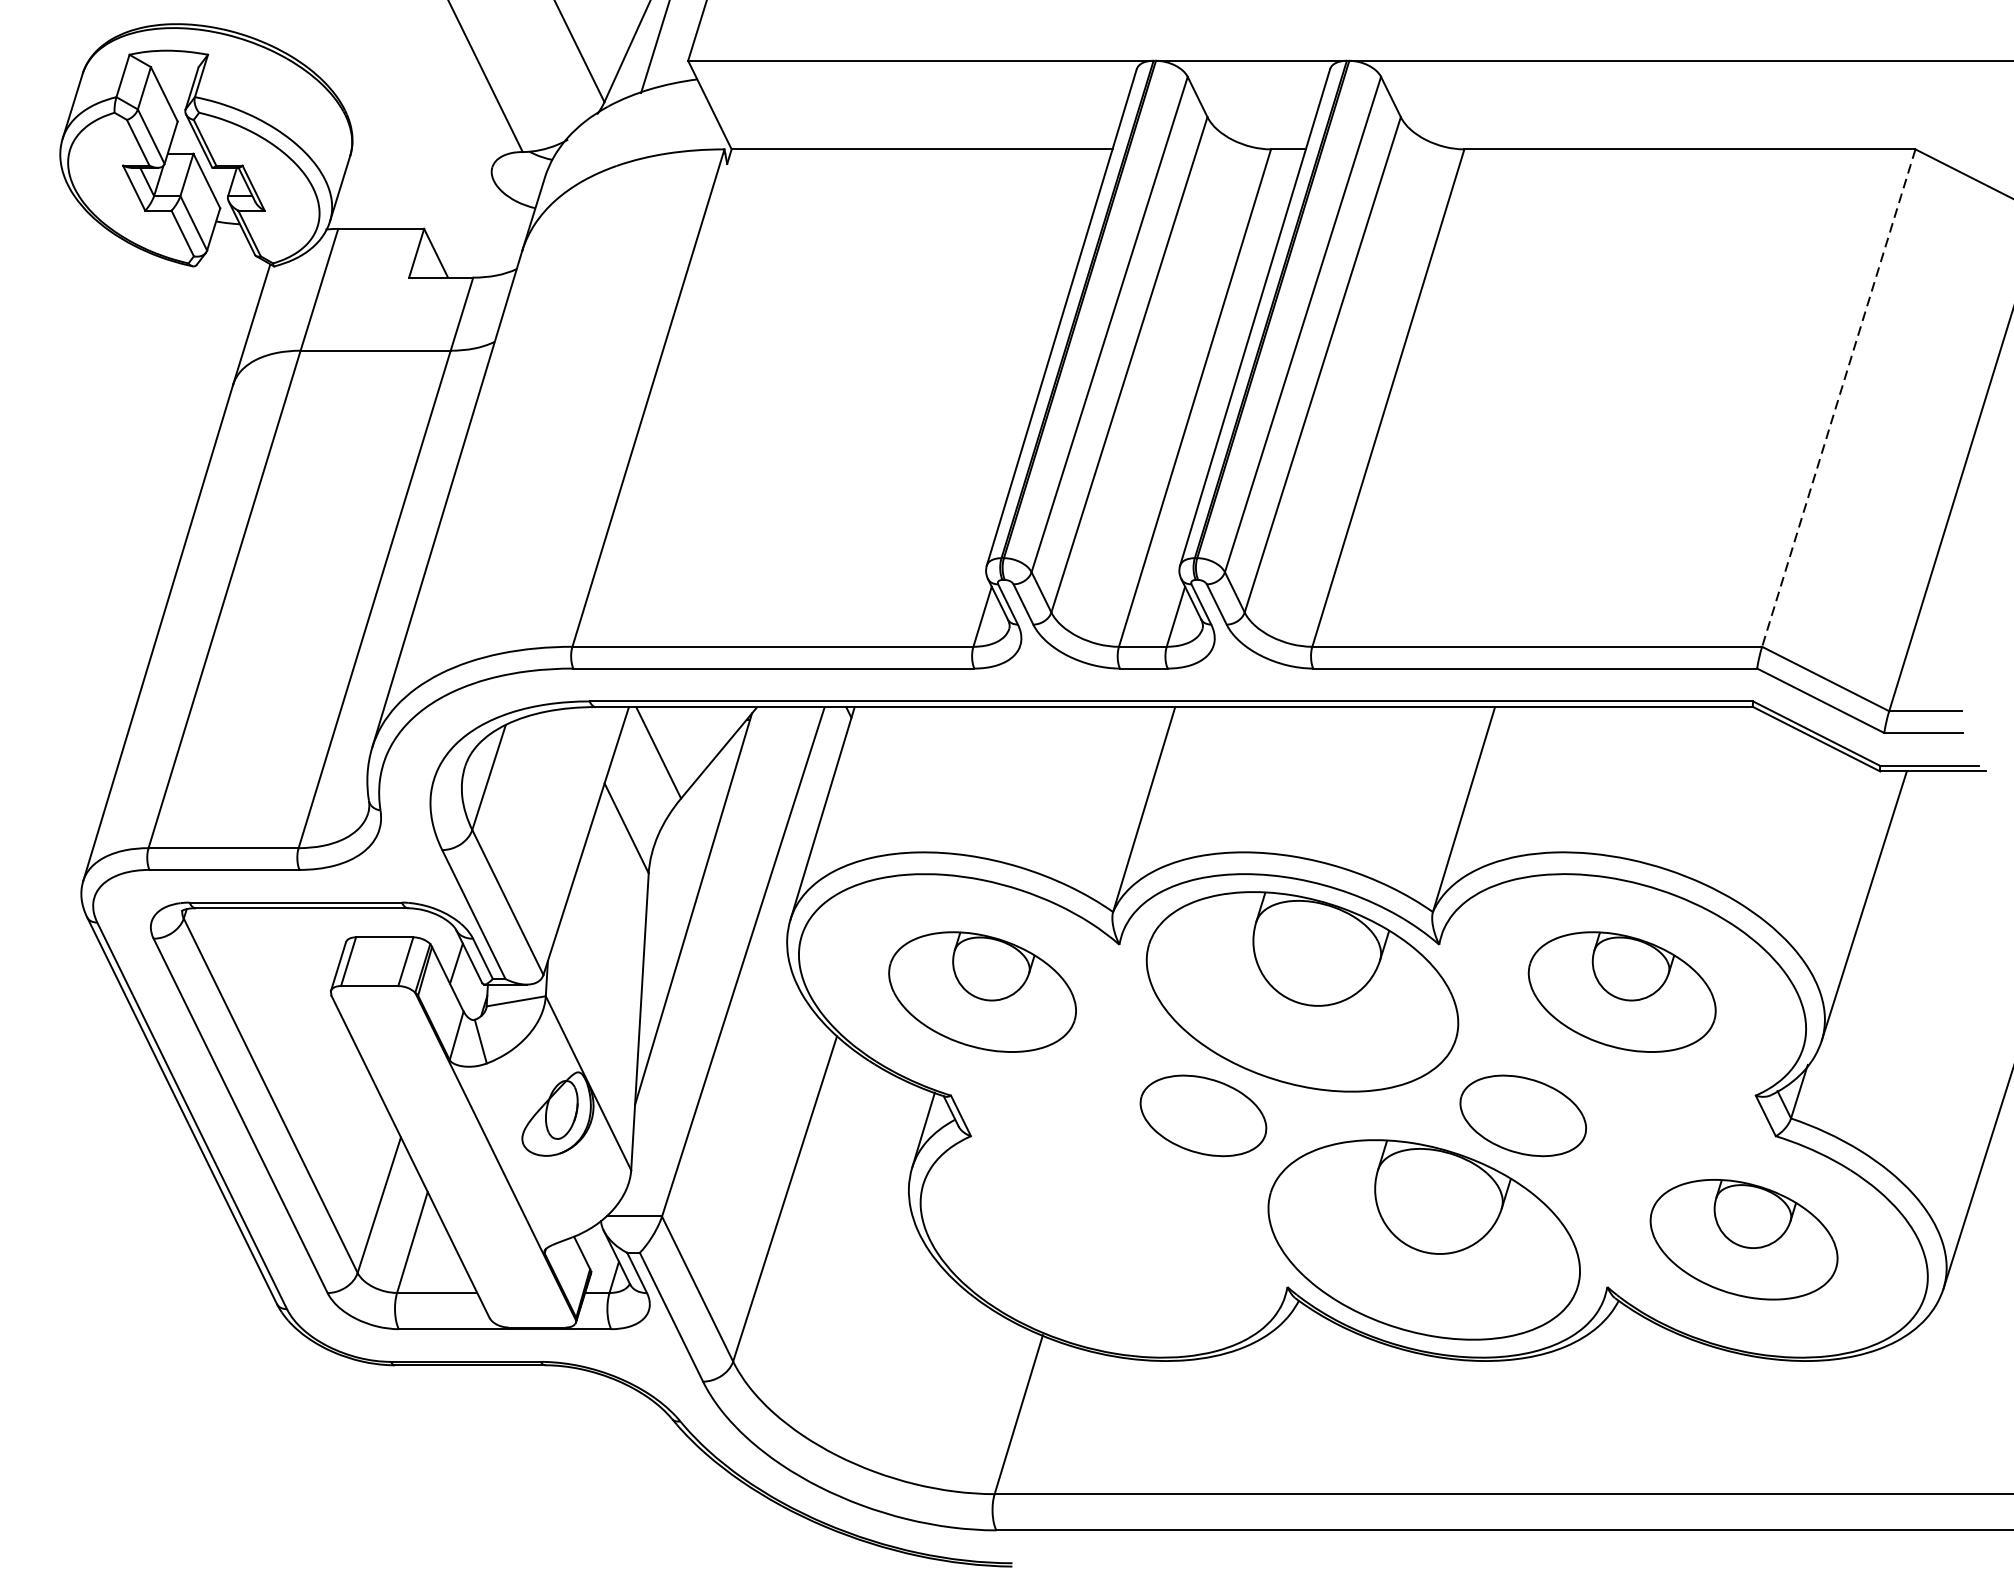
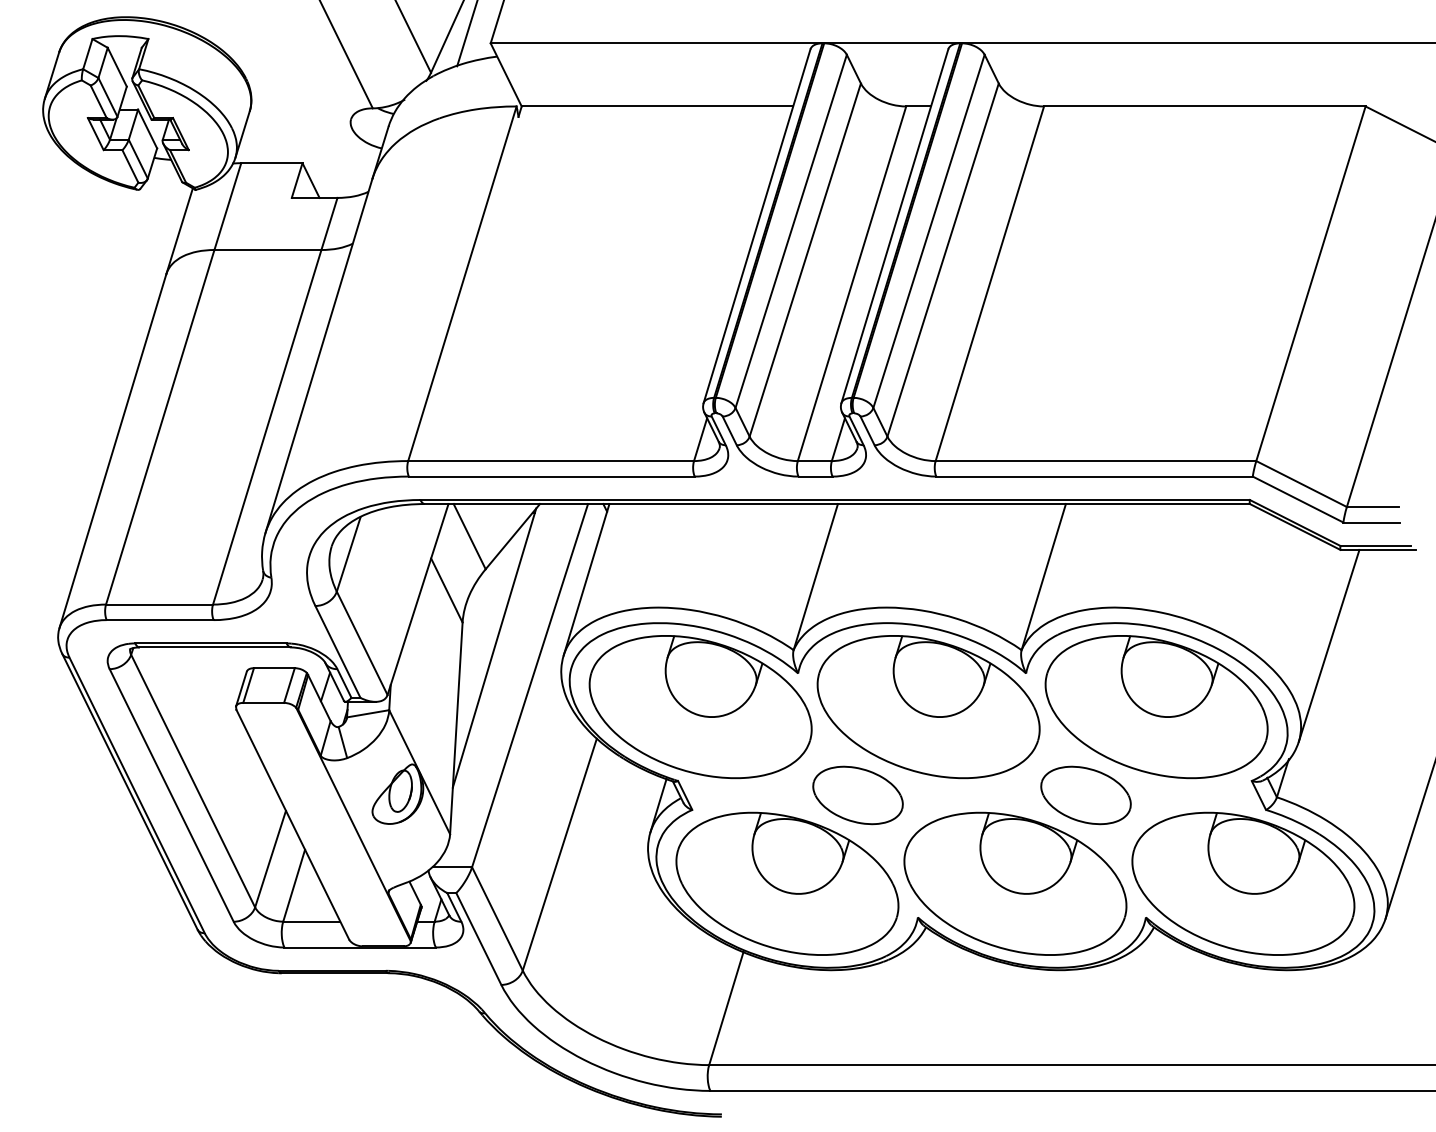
line: (1838, 397) -> (1310, 283), dashed -> solid
part: (982, 992) -> (700, 707), size x1.67
part: (1622, 992) -> (1156, 707), size x1.67
part: (1104, 1239) -> (787, 883), added
part: (1744, 1239) -> (1243, 883), size x1.67

